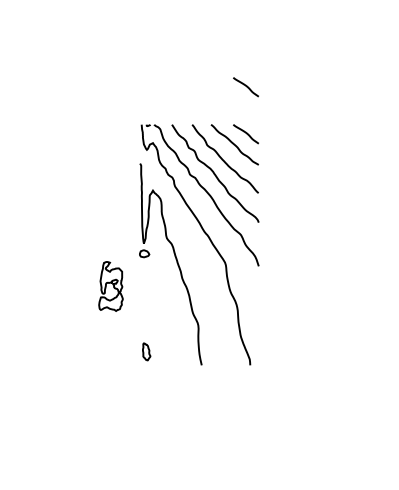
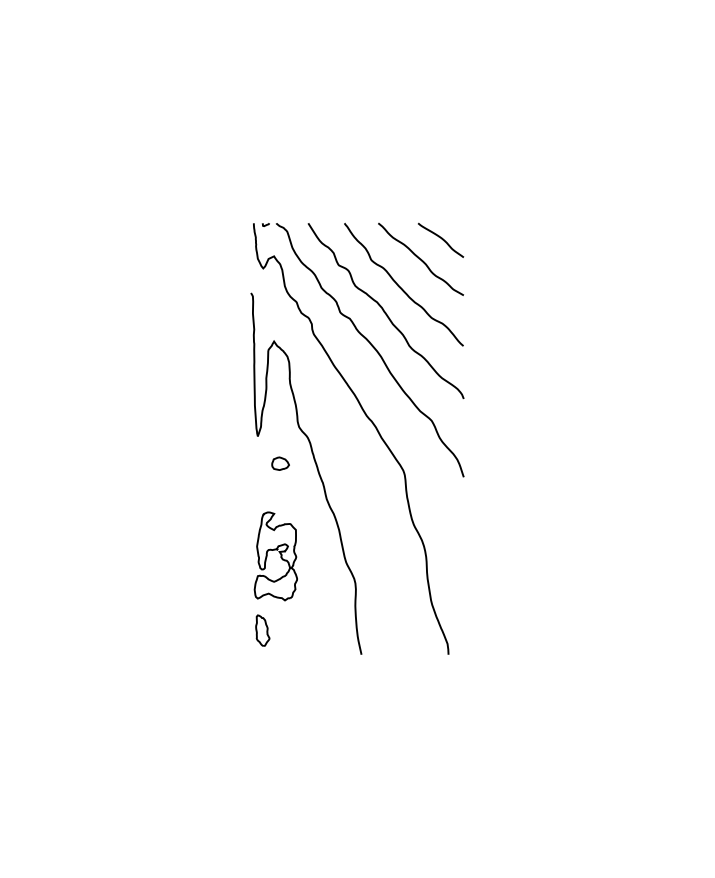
curve: (245, 86) -> (439, 154), removed
part: (144, 253) -> (280, 463), moved
part: (110, 286) -> (275, 556), moved

